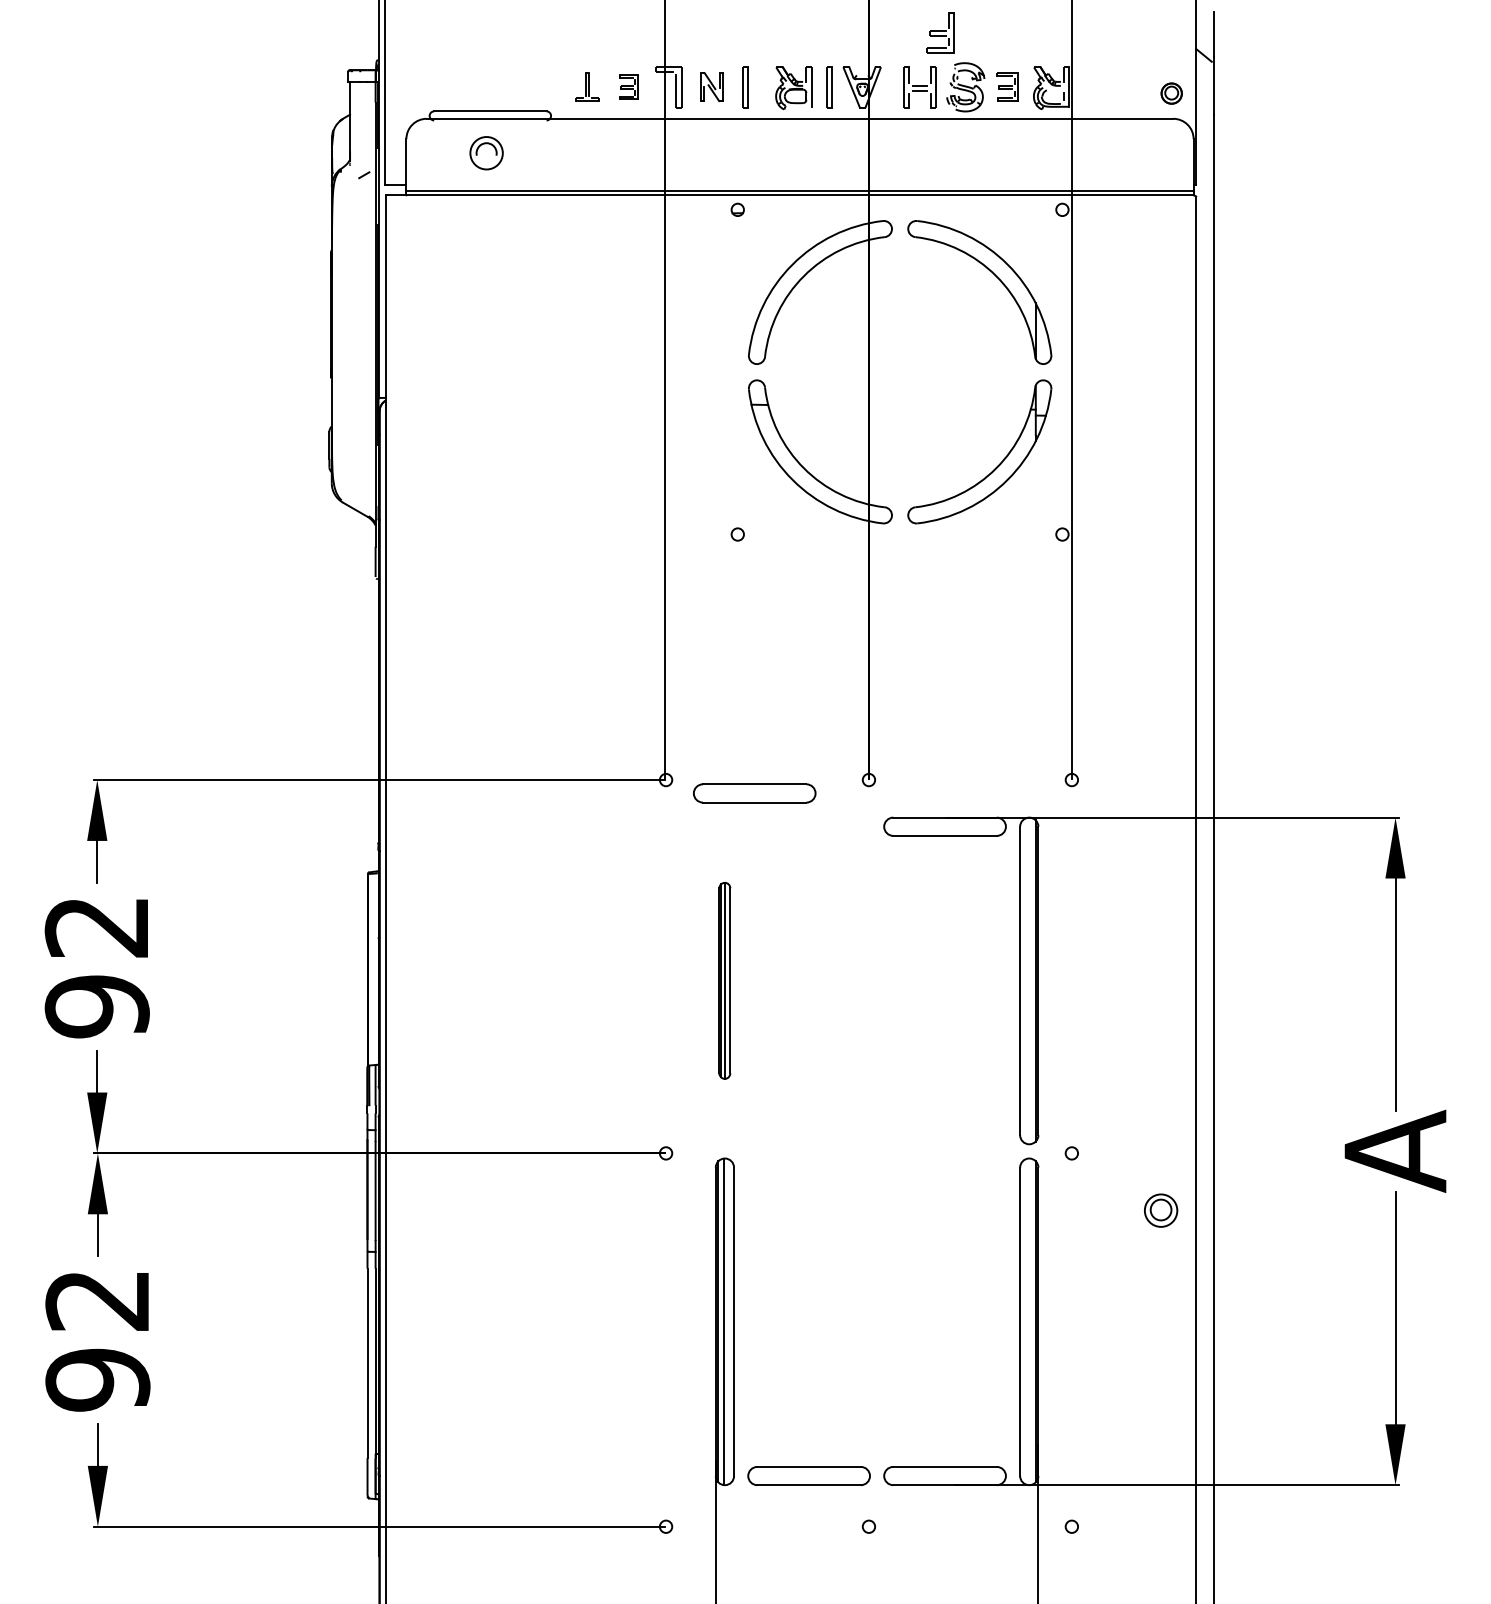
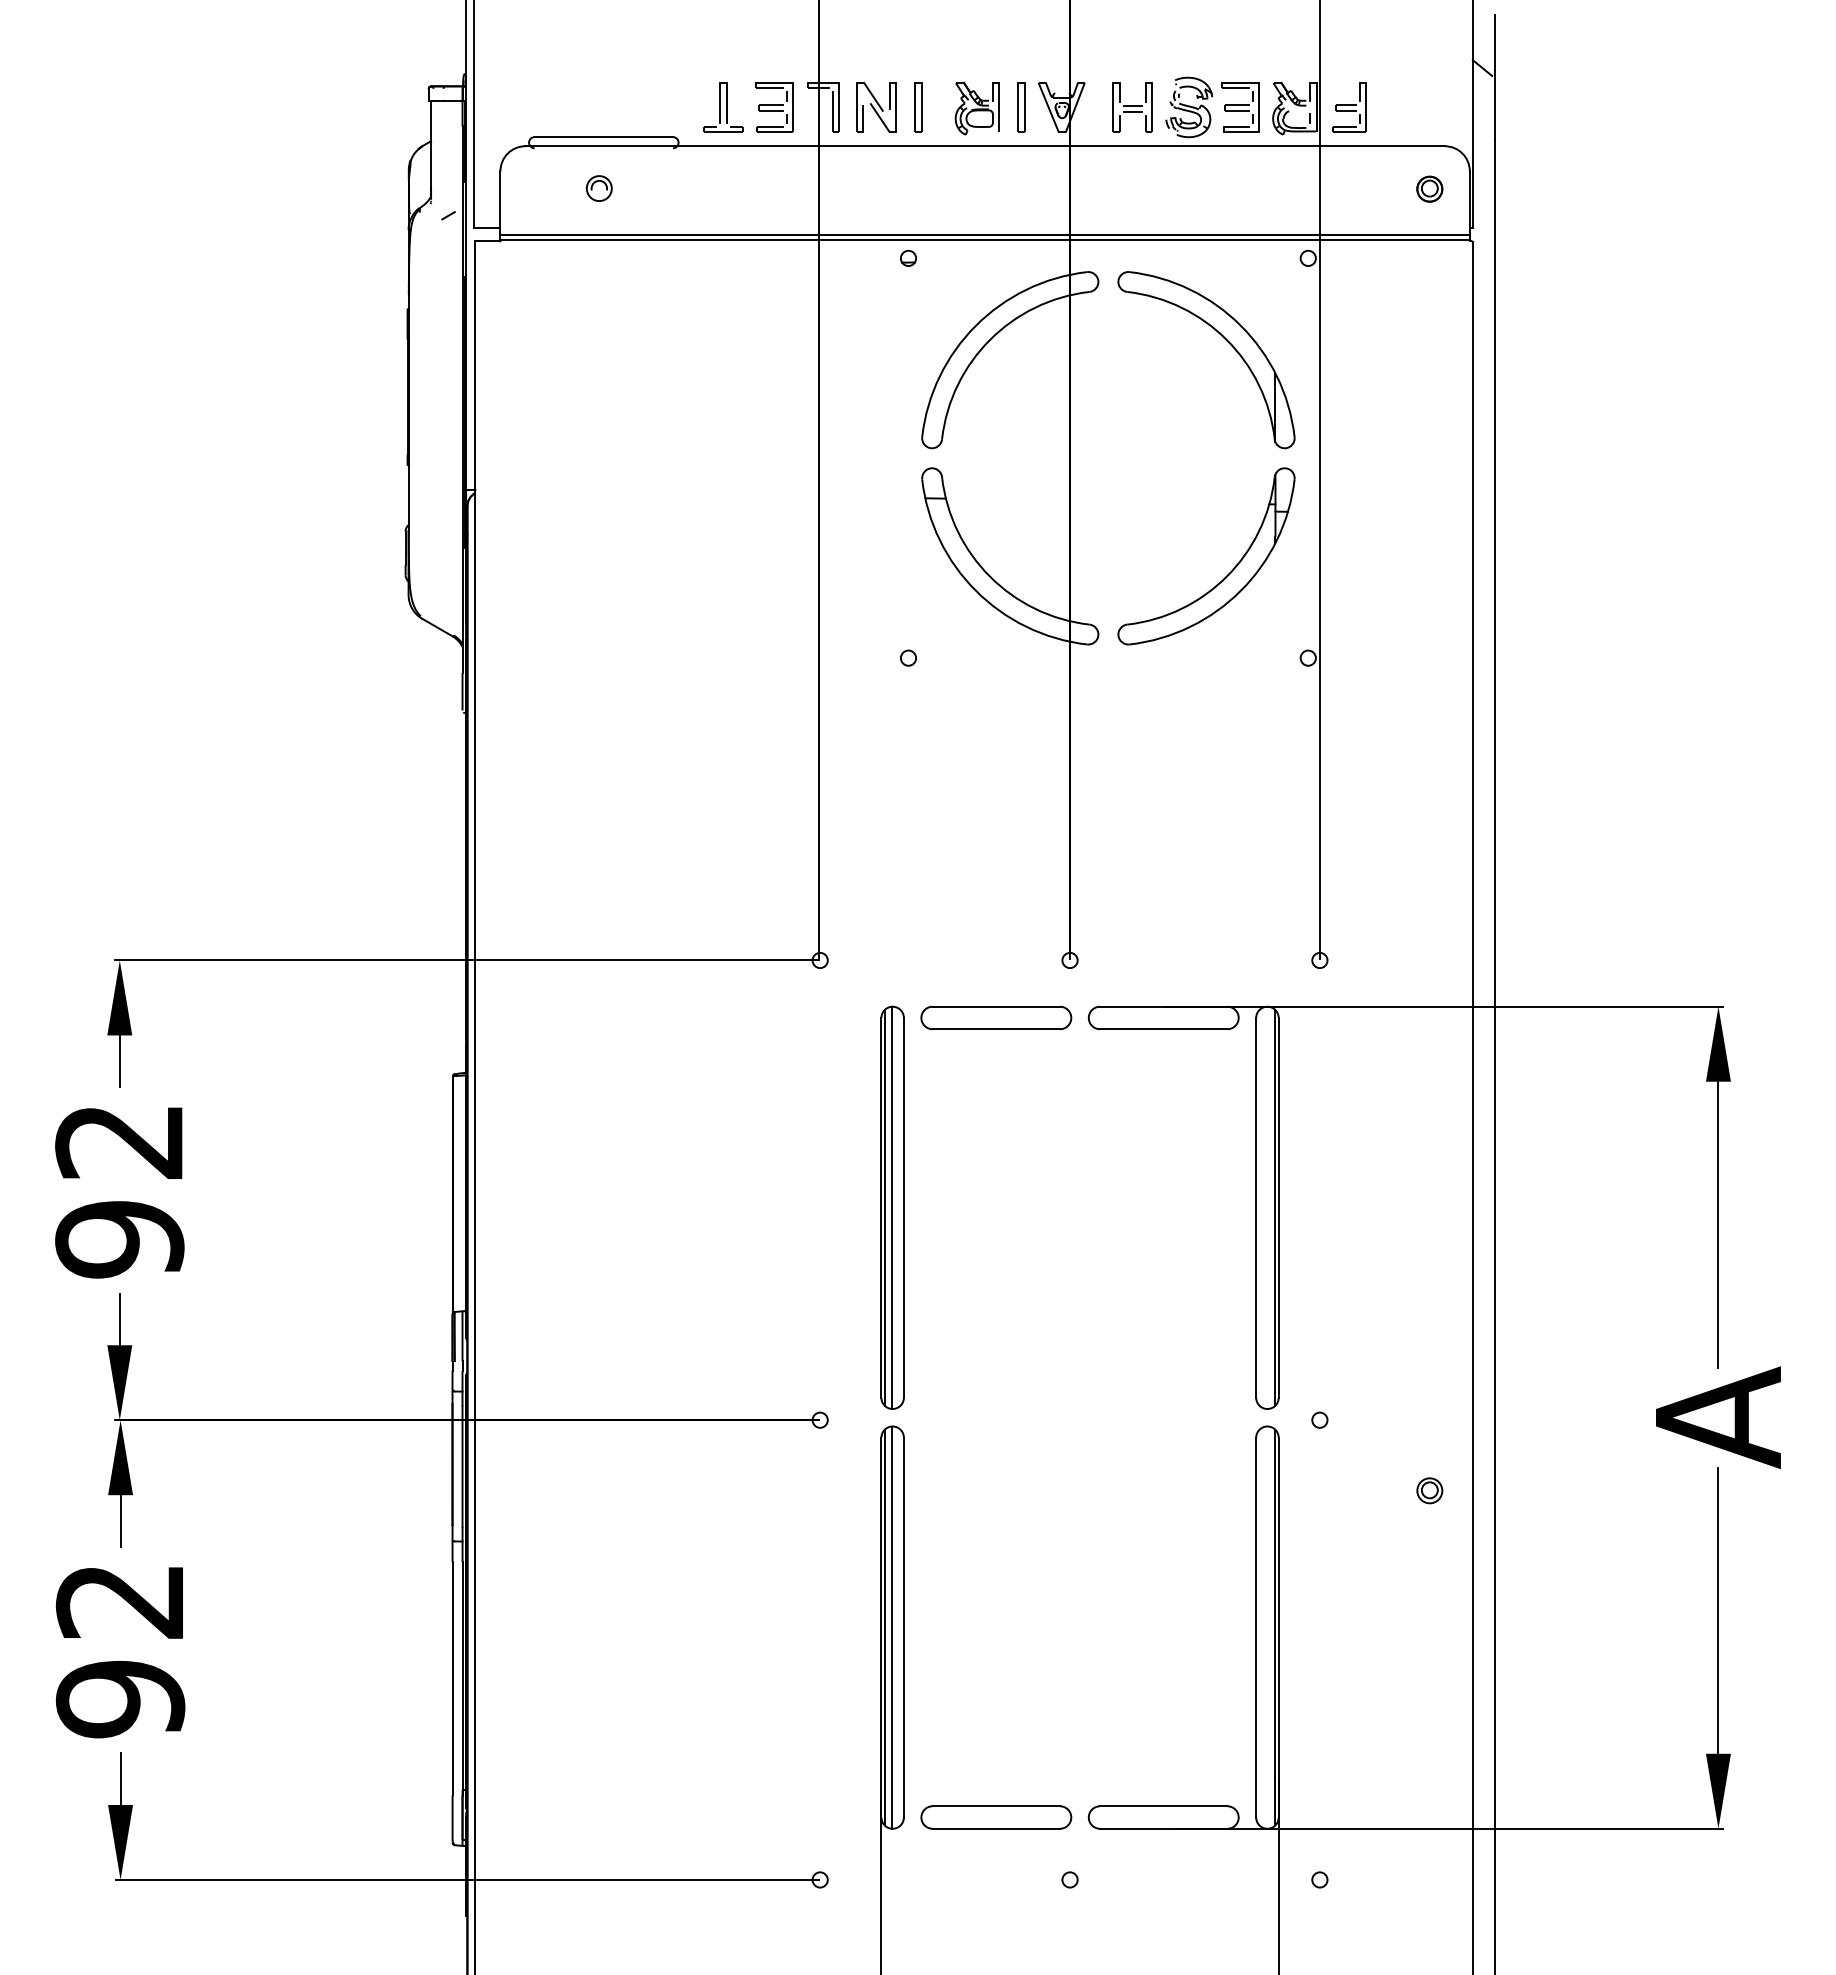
part: (940, 32) -> (1349, 107), moved
part: (711, 86) -> (876, 106), size x1.43
part: (587, 87) -> (723, 107), size x1.43
part: (628, 87) -> (774, 107), size x1.67
part: (1007, 87) -> (1240, 107), size x1.43
part: (1171, 93) -> (1429, 188), moved
part: (486, 153) -> (599, 188), size x0.62
part: (754, 793) -> (996, 1017), moved
part: (724, 980) -> (892, 1207), size x1.67
part: (1160, 1210) -> (1429, 1490), size x0.62

